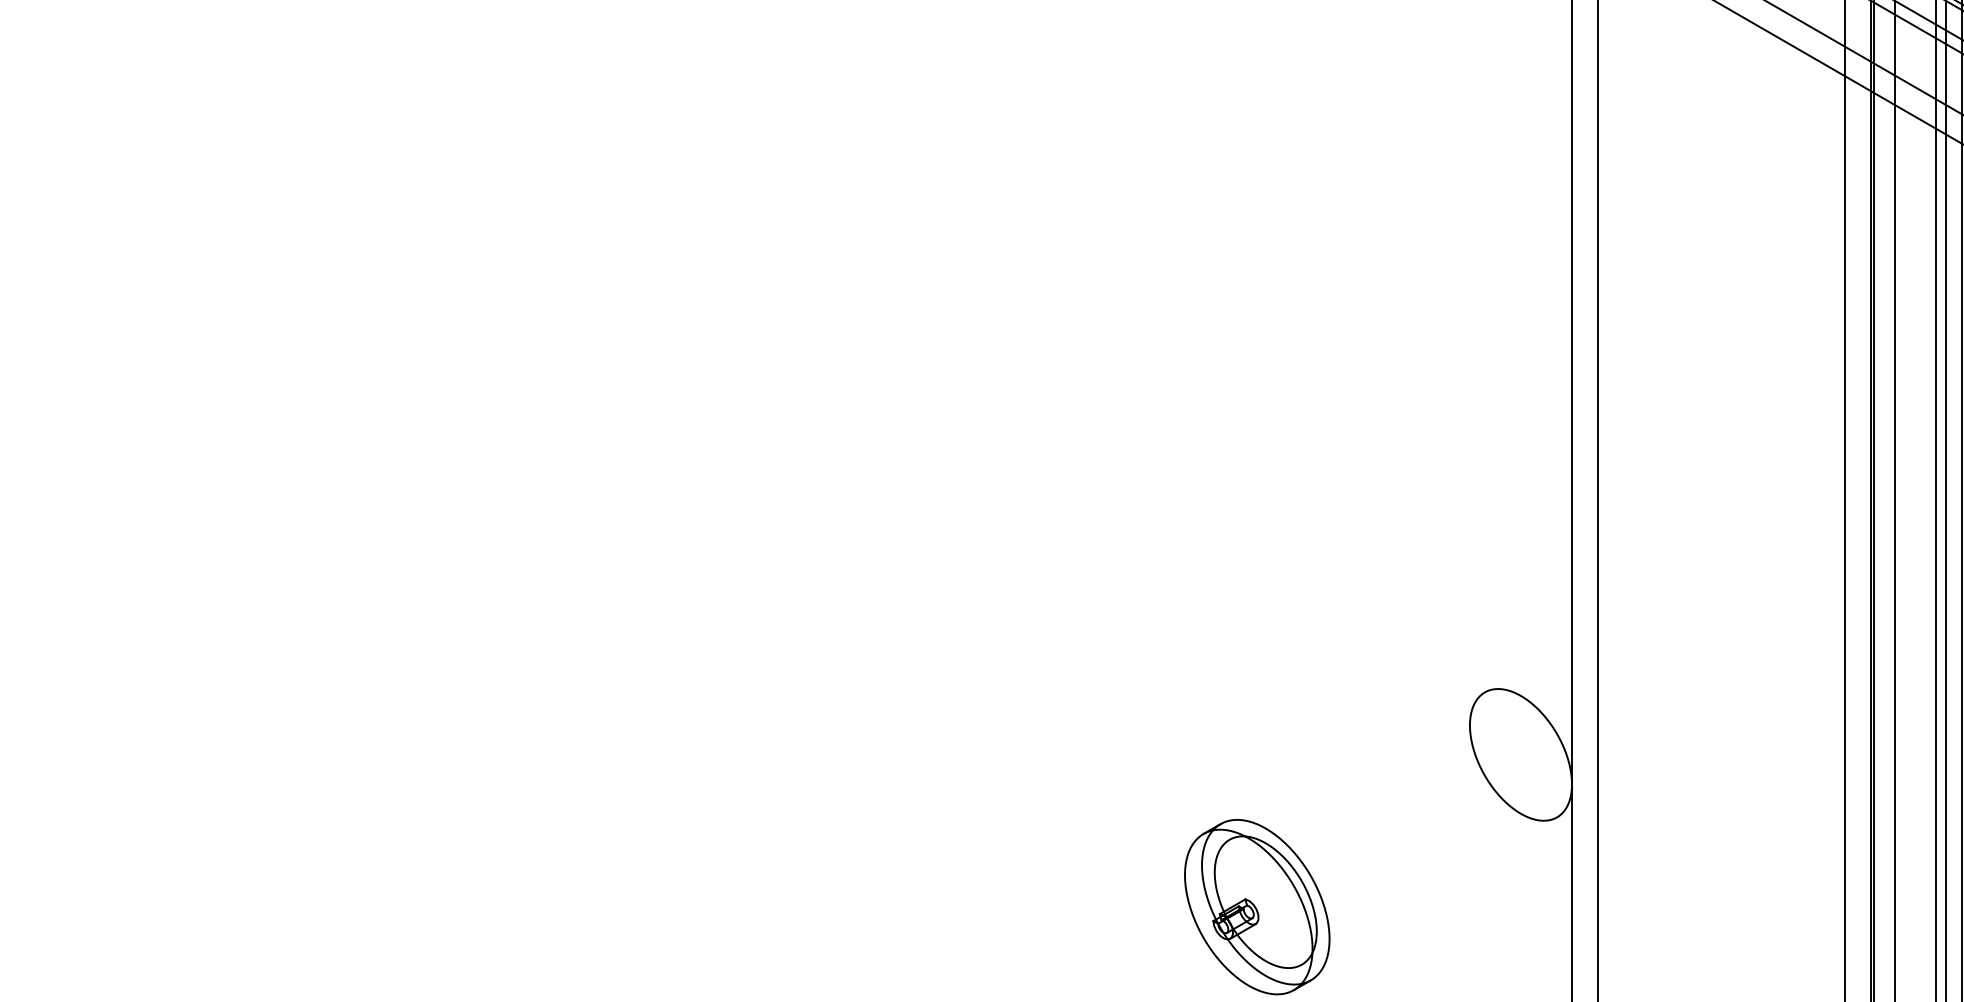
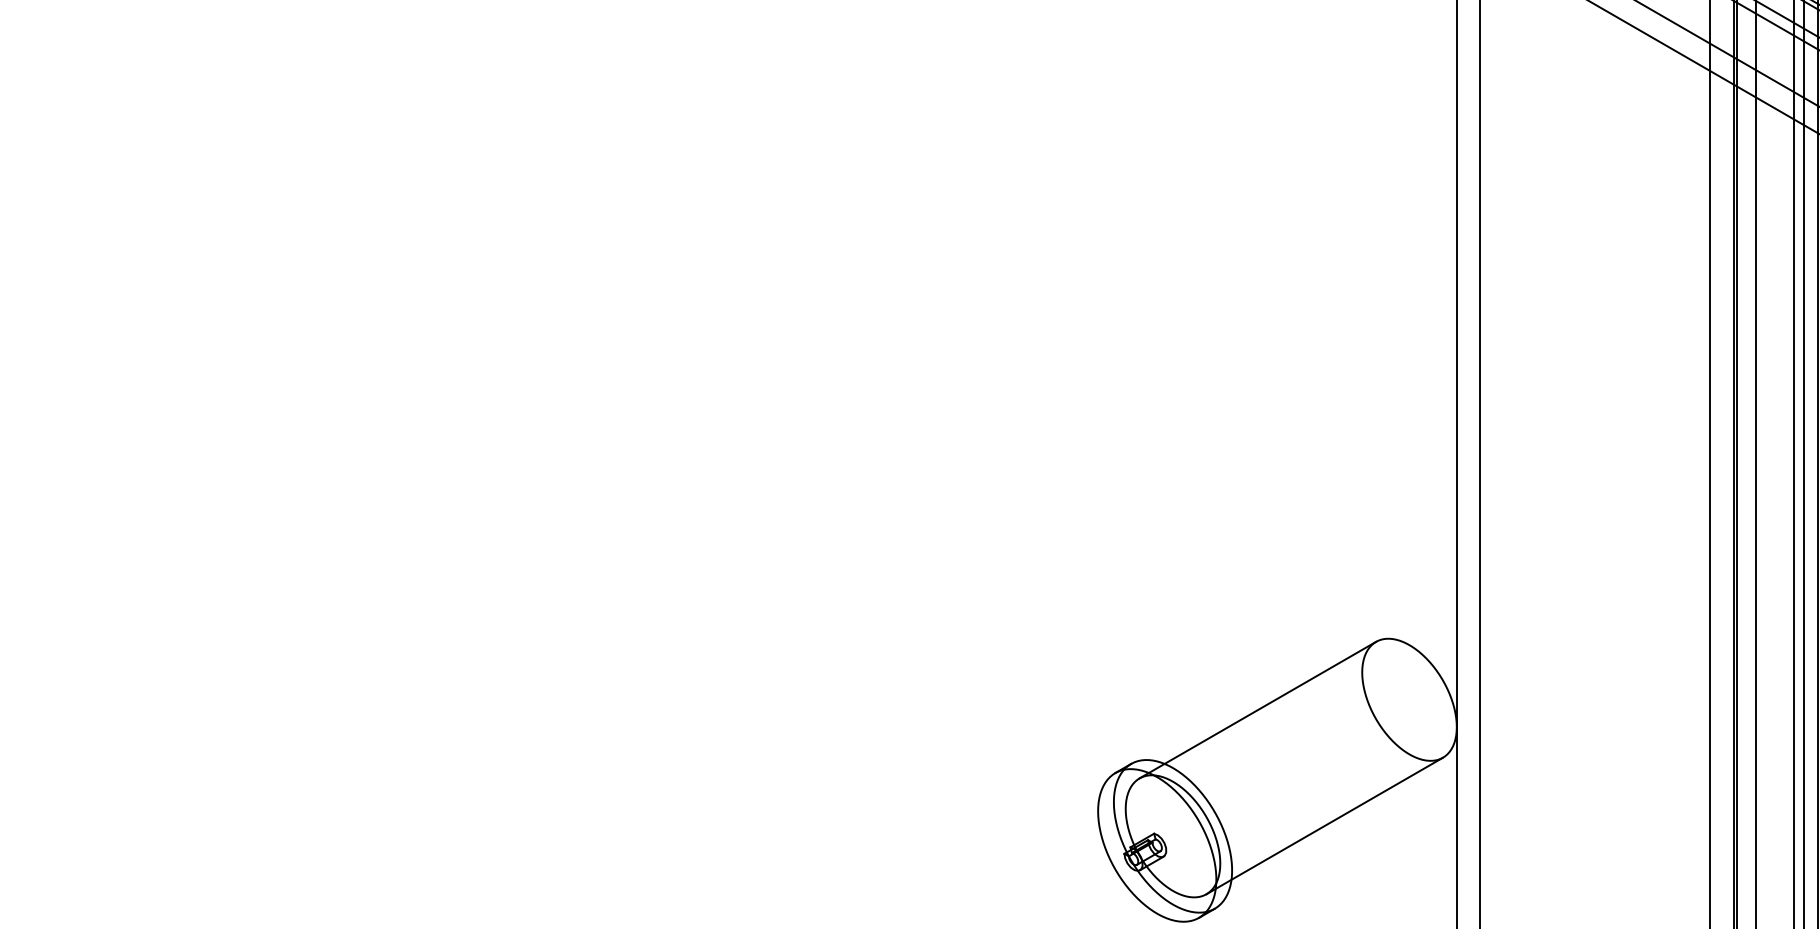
line: (1356, 765) -> (1257, 709), added
line: (1429, 890) -> (1324, 825), added

